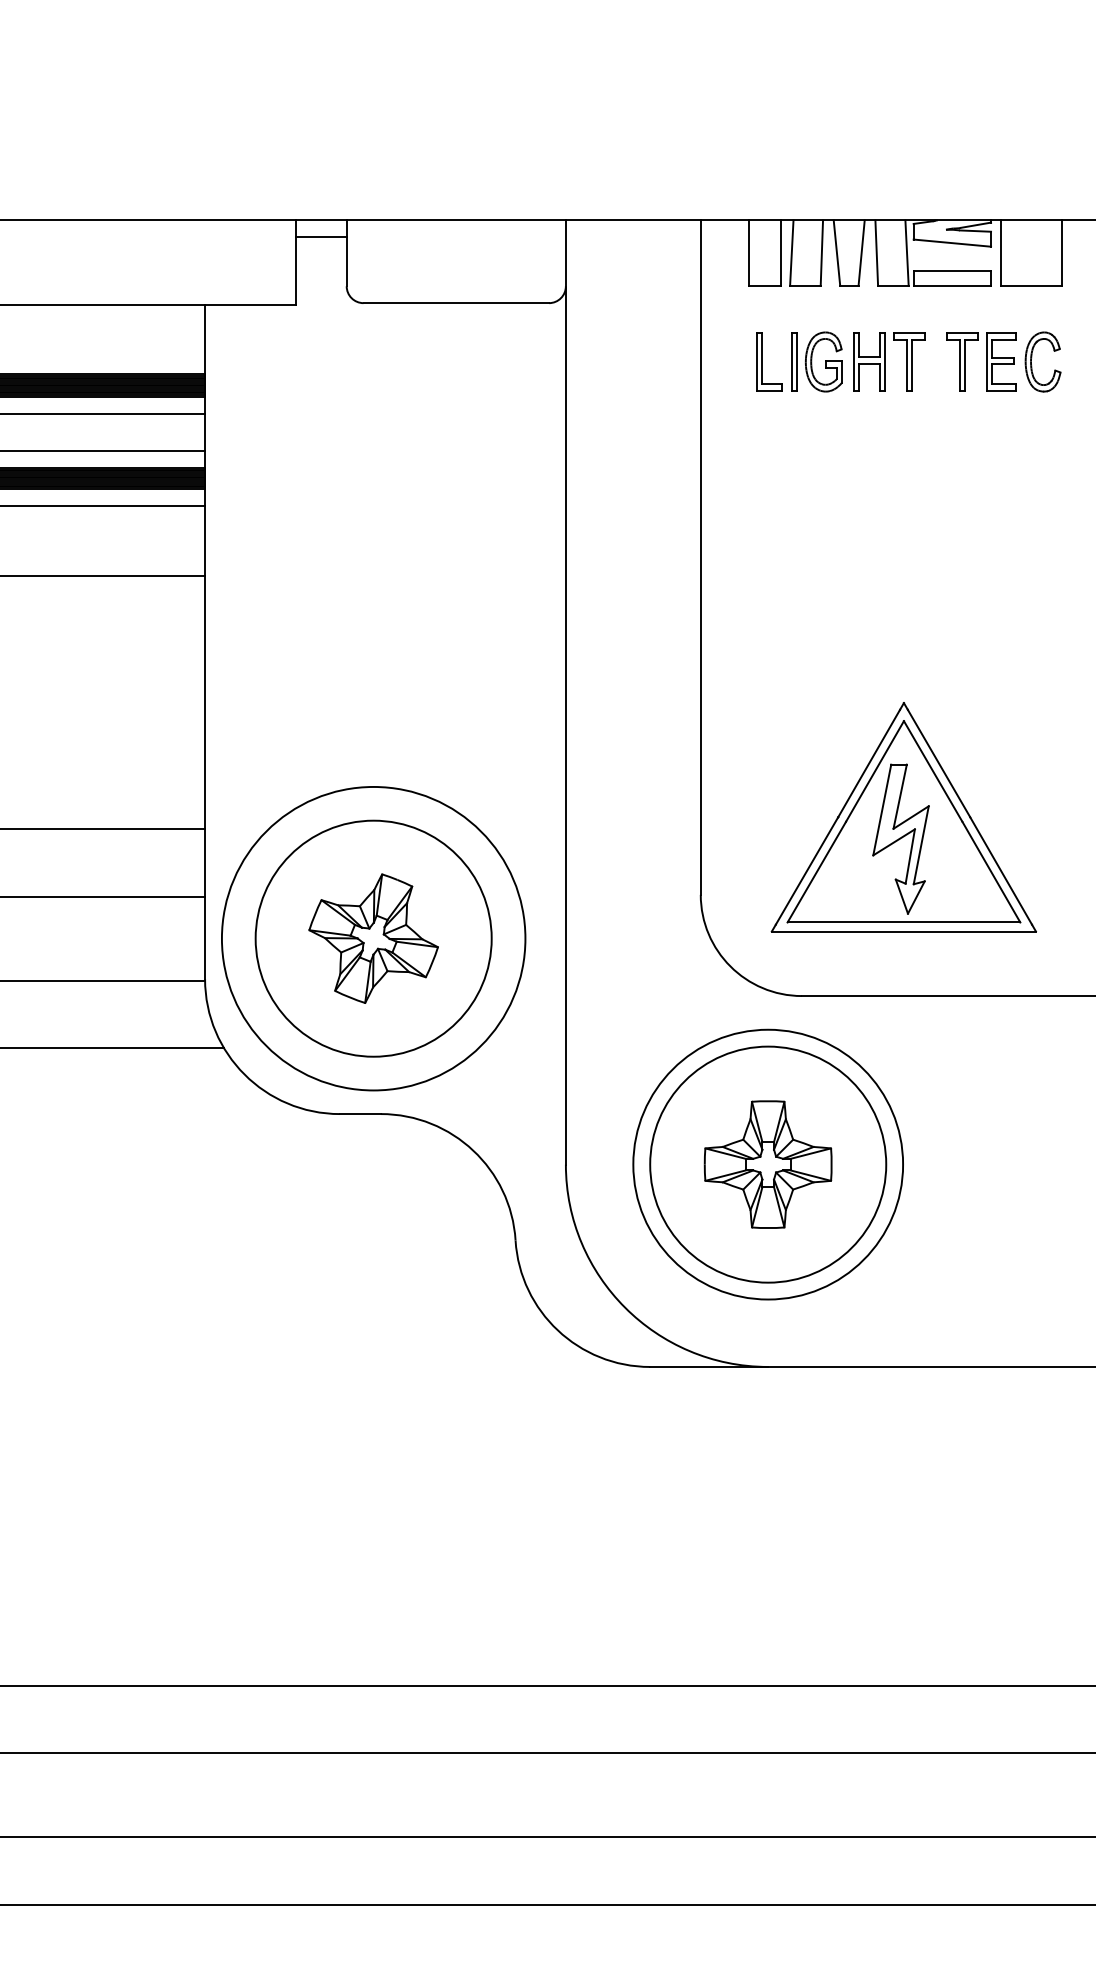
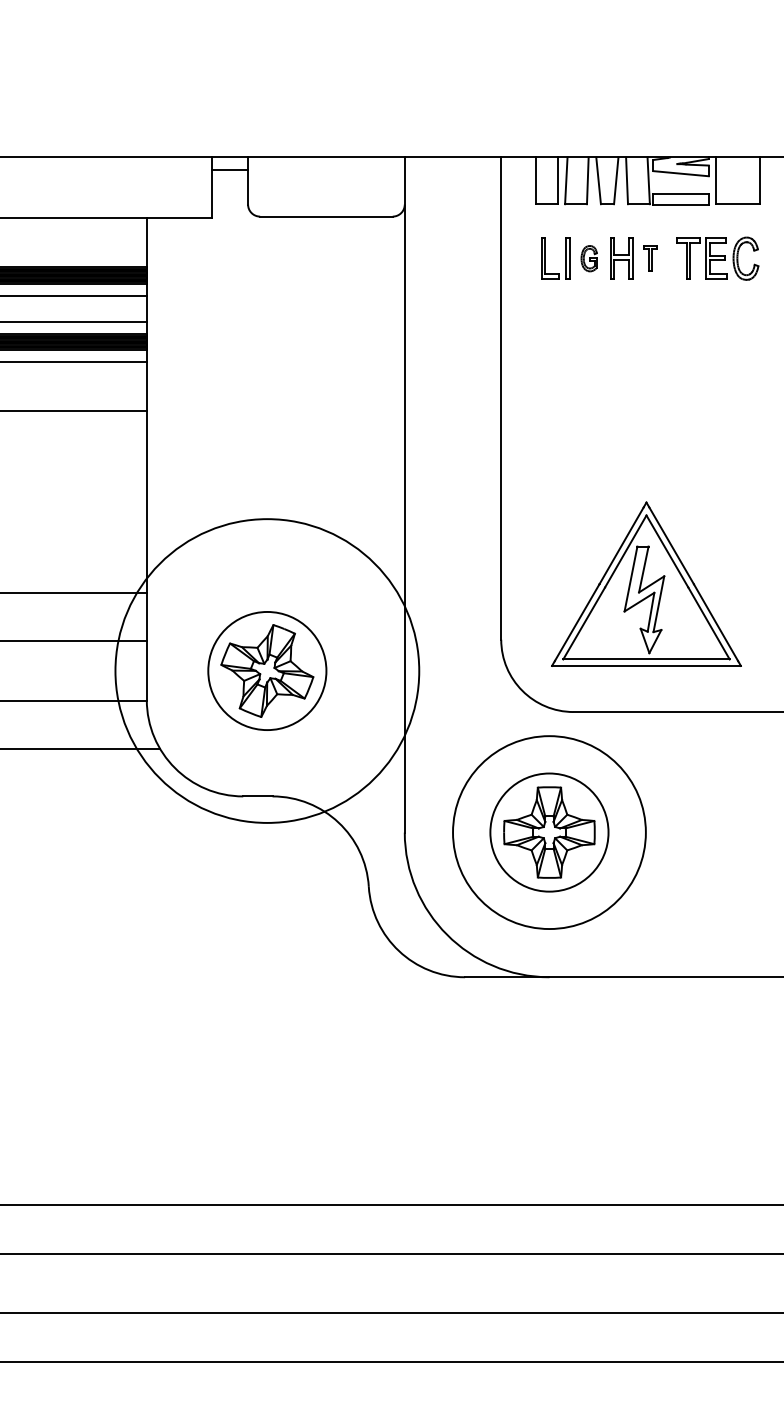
part: (823, 361) -> (588, 258), size x0.6
part: (909, 361) -> (650, 258), size x0.6
circle: (373, 938) -> (267, 670), size x0.7
circle: (373, 938) -> (267, 670), size x1.4
circle: (768, 1164) -> (549, 832), size x0.7

